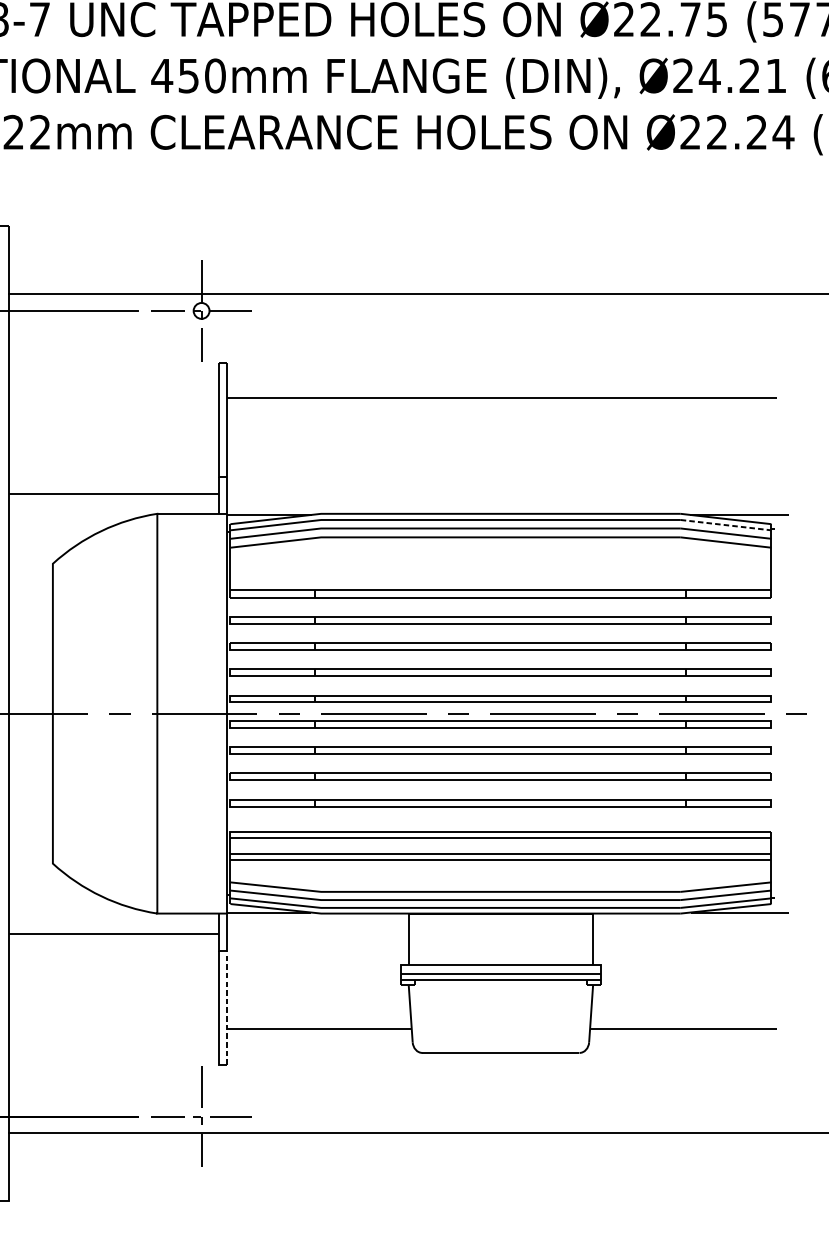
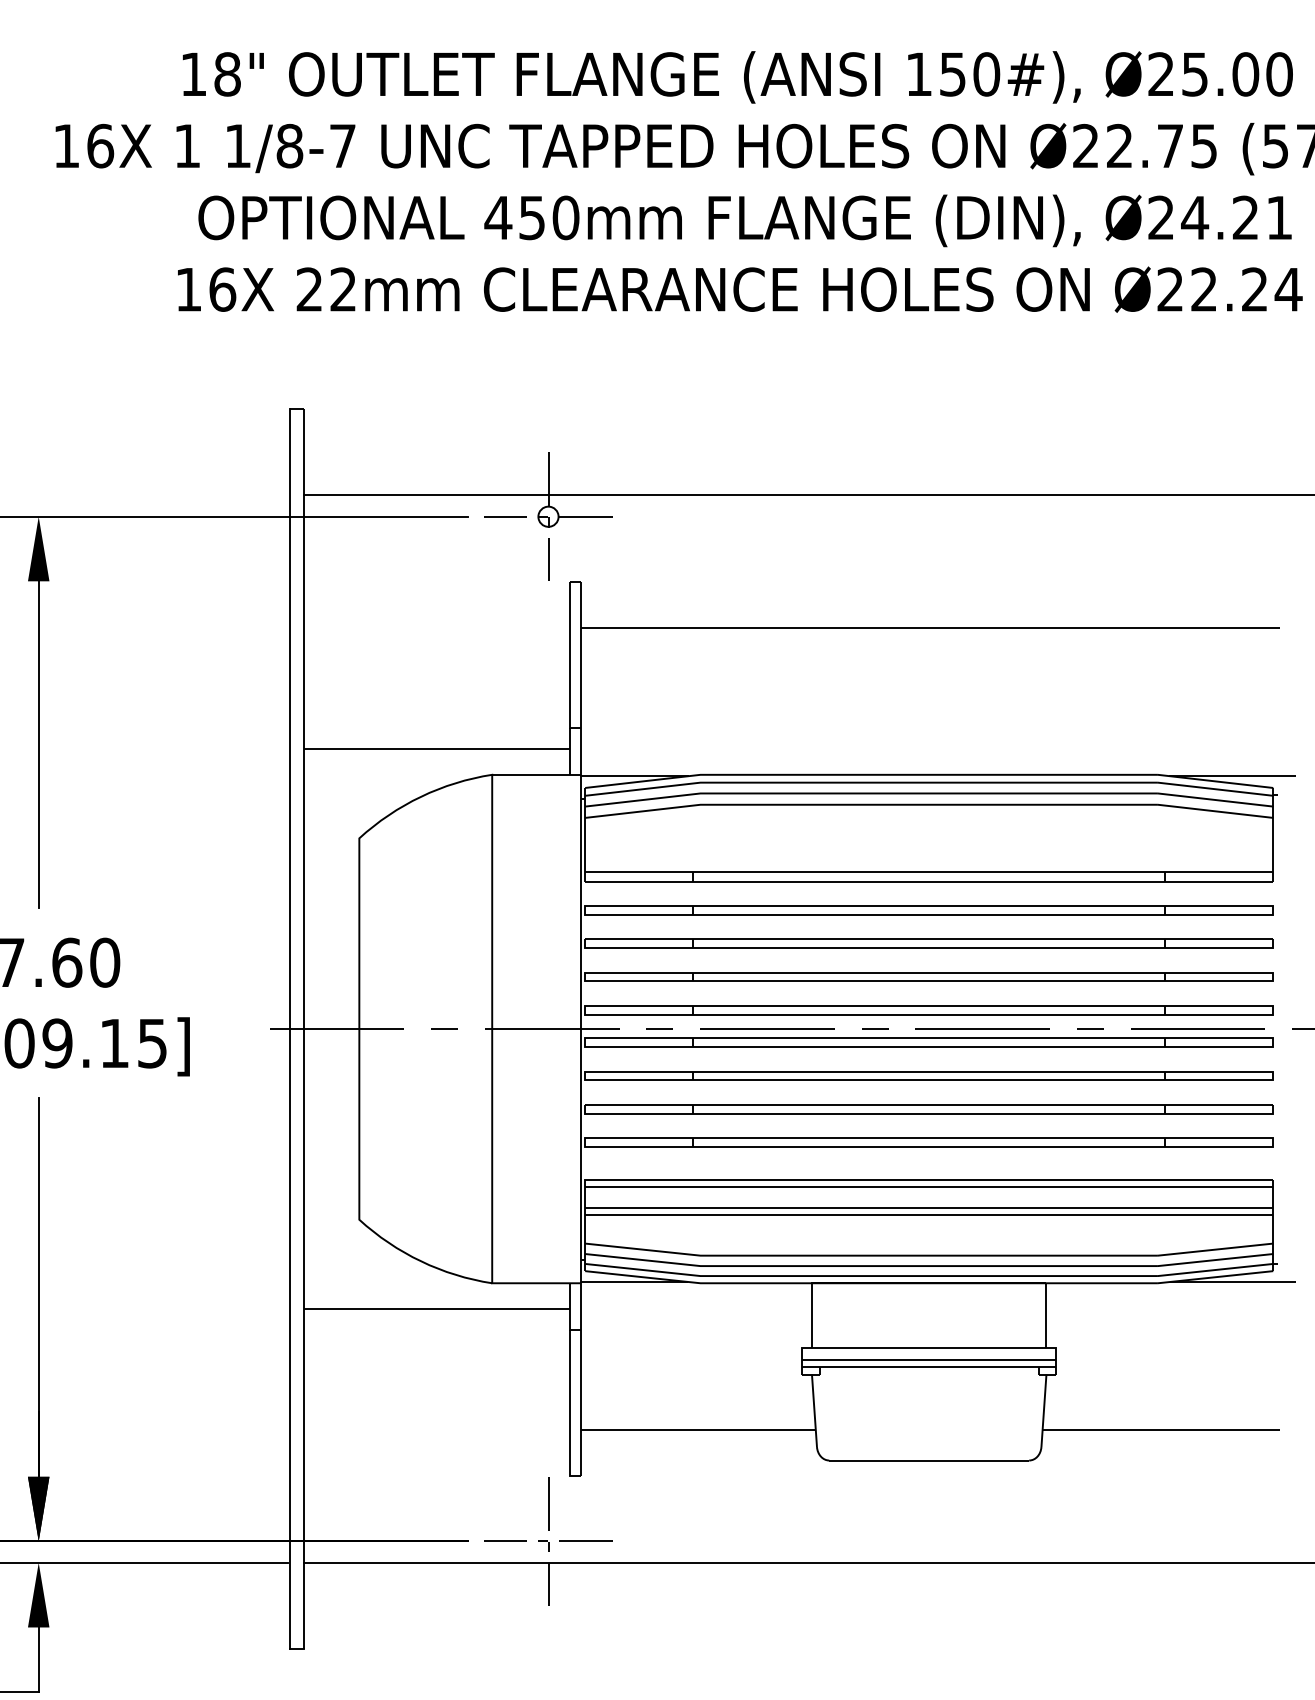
line: (726, 525) -> (1216, 789), dashed -> solid
line: (227, 1008) -> (581, 1403), dashed -> solid

